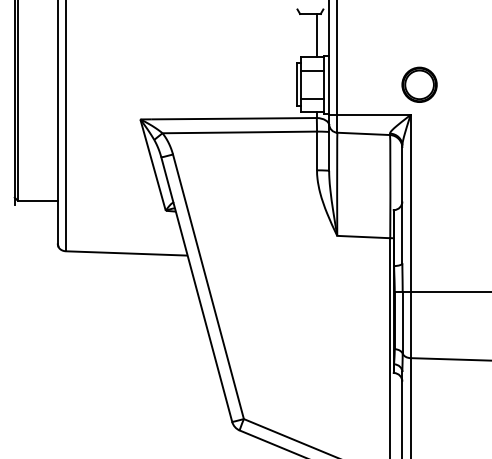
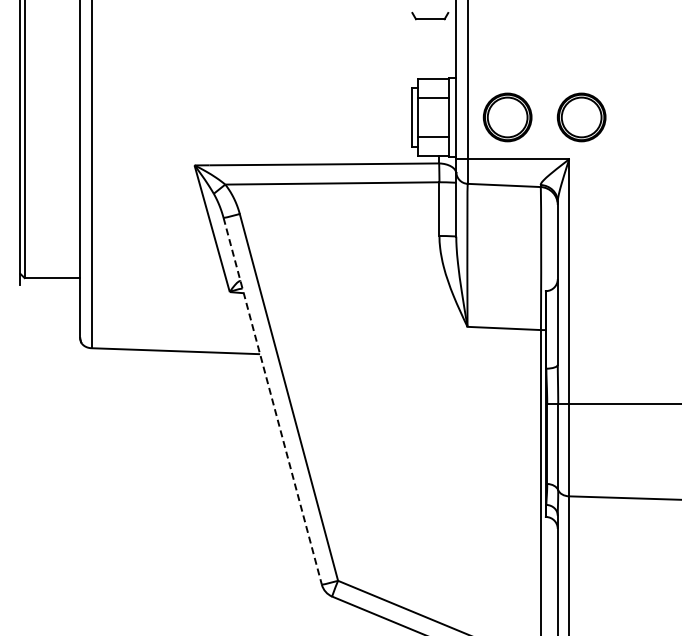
line: (317, 35) -> (439, 49), removed
part: (366, 84) -> (507, 117), added
line: (196, 289) -> (272, 401), solid -> dashed

